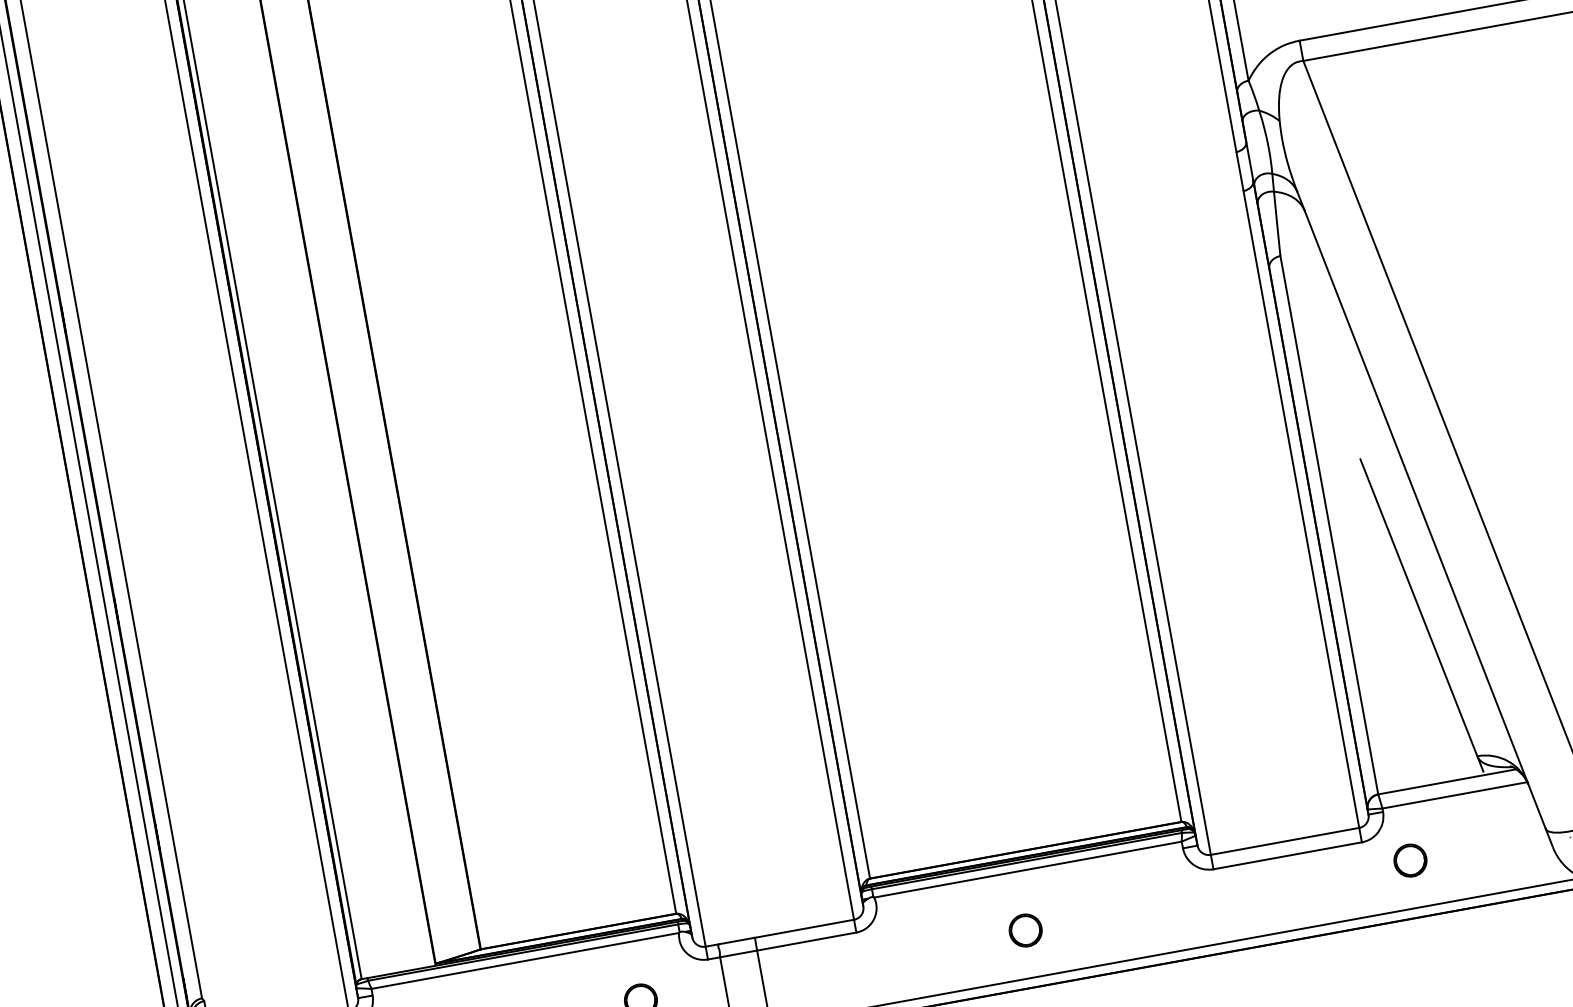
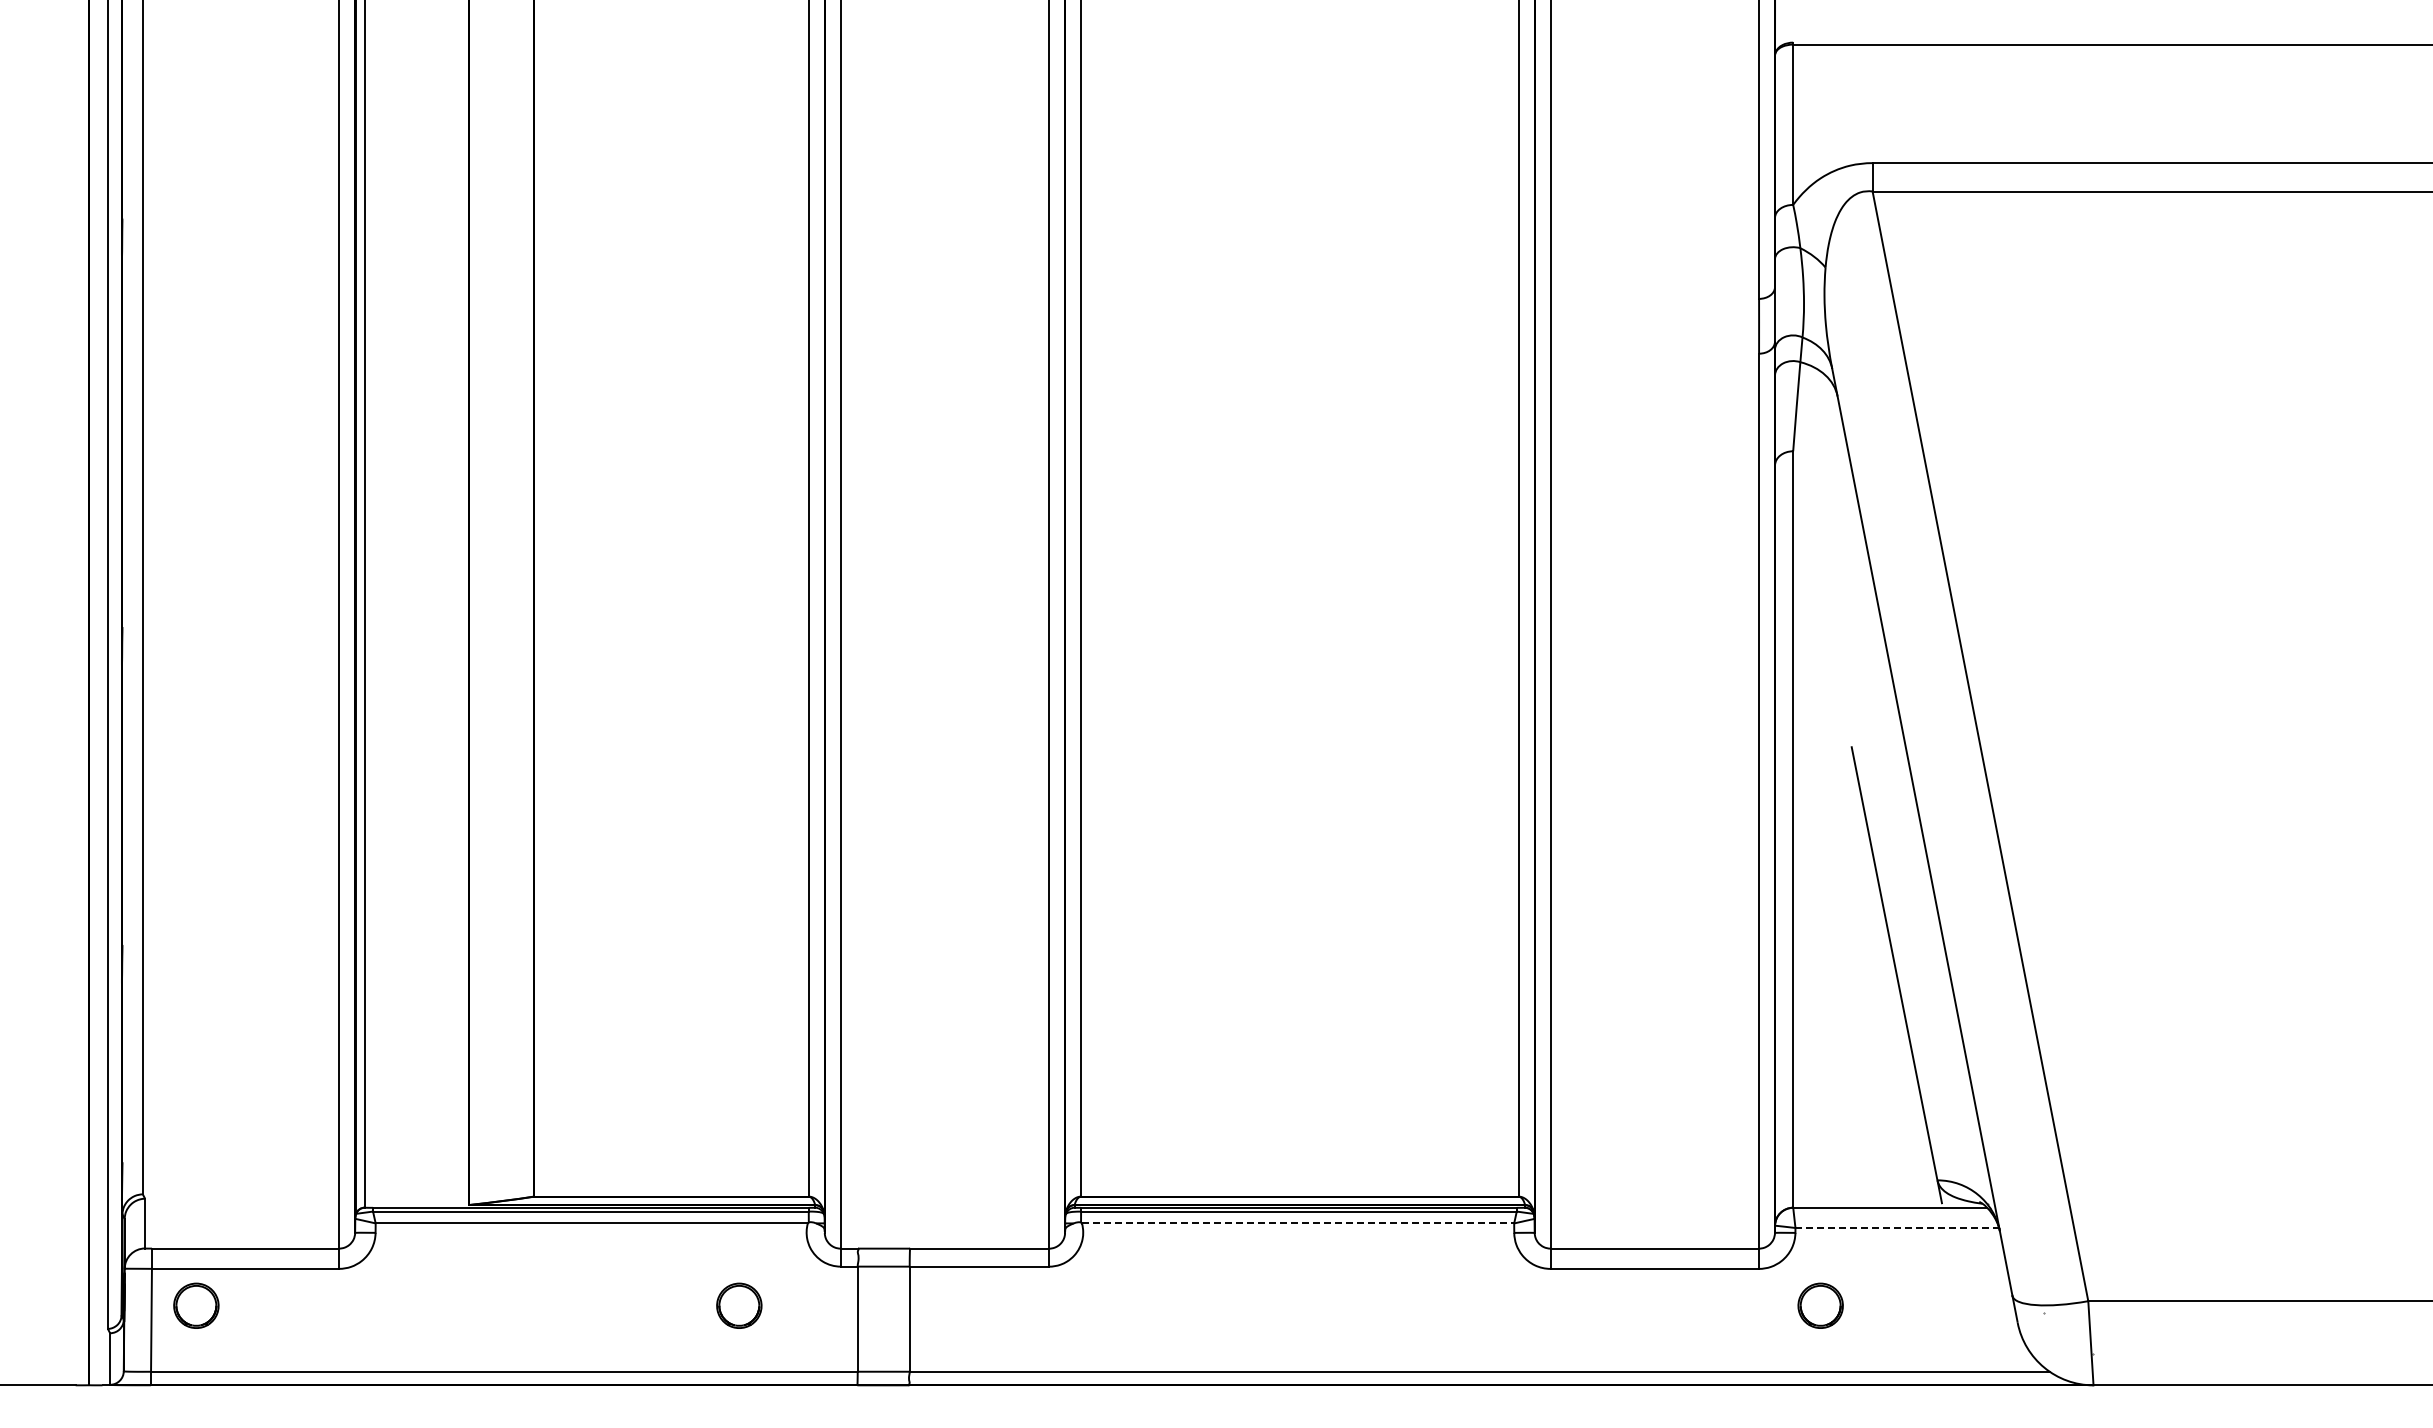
line: (1455, 795) -> (1897, 1228), solid -> dashed
line: (1028, 869) -> (1298, 1223), solid -> dashed
part: (1025, 930) -> (1279, 1305), removed

